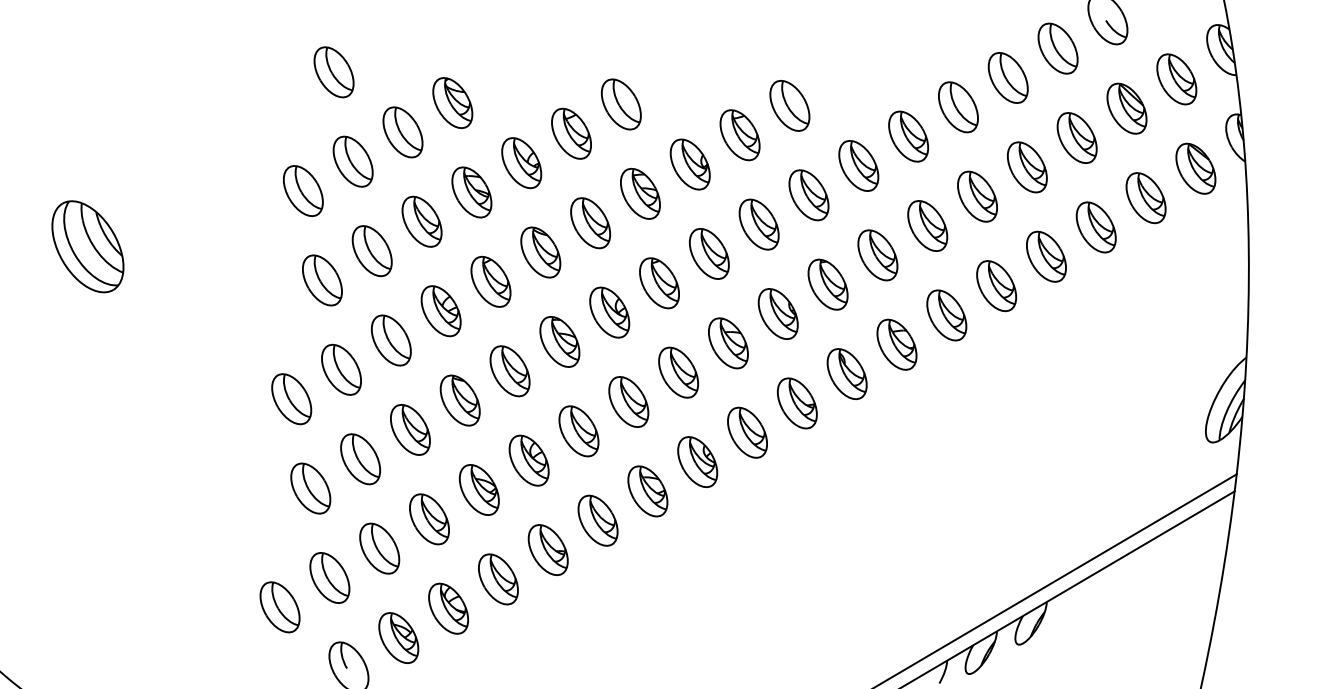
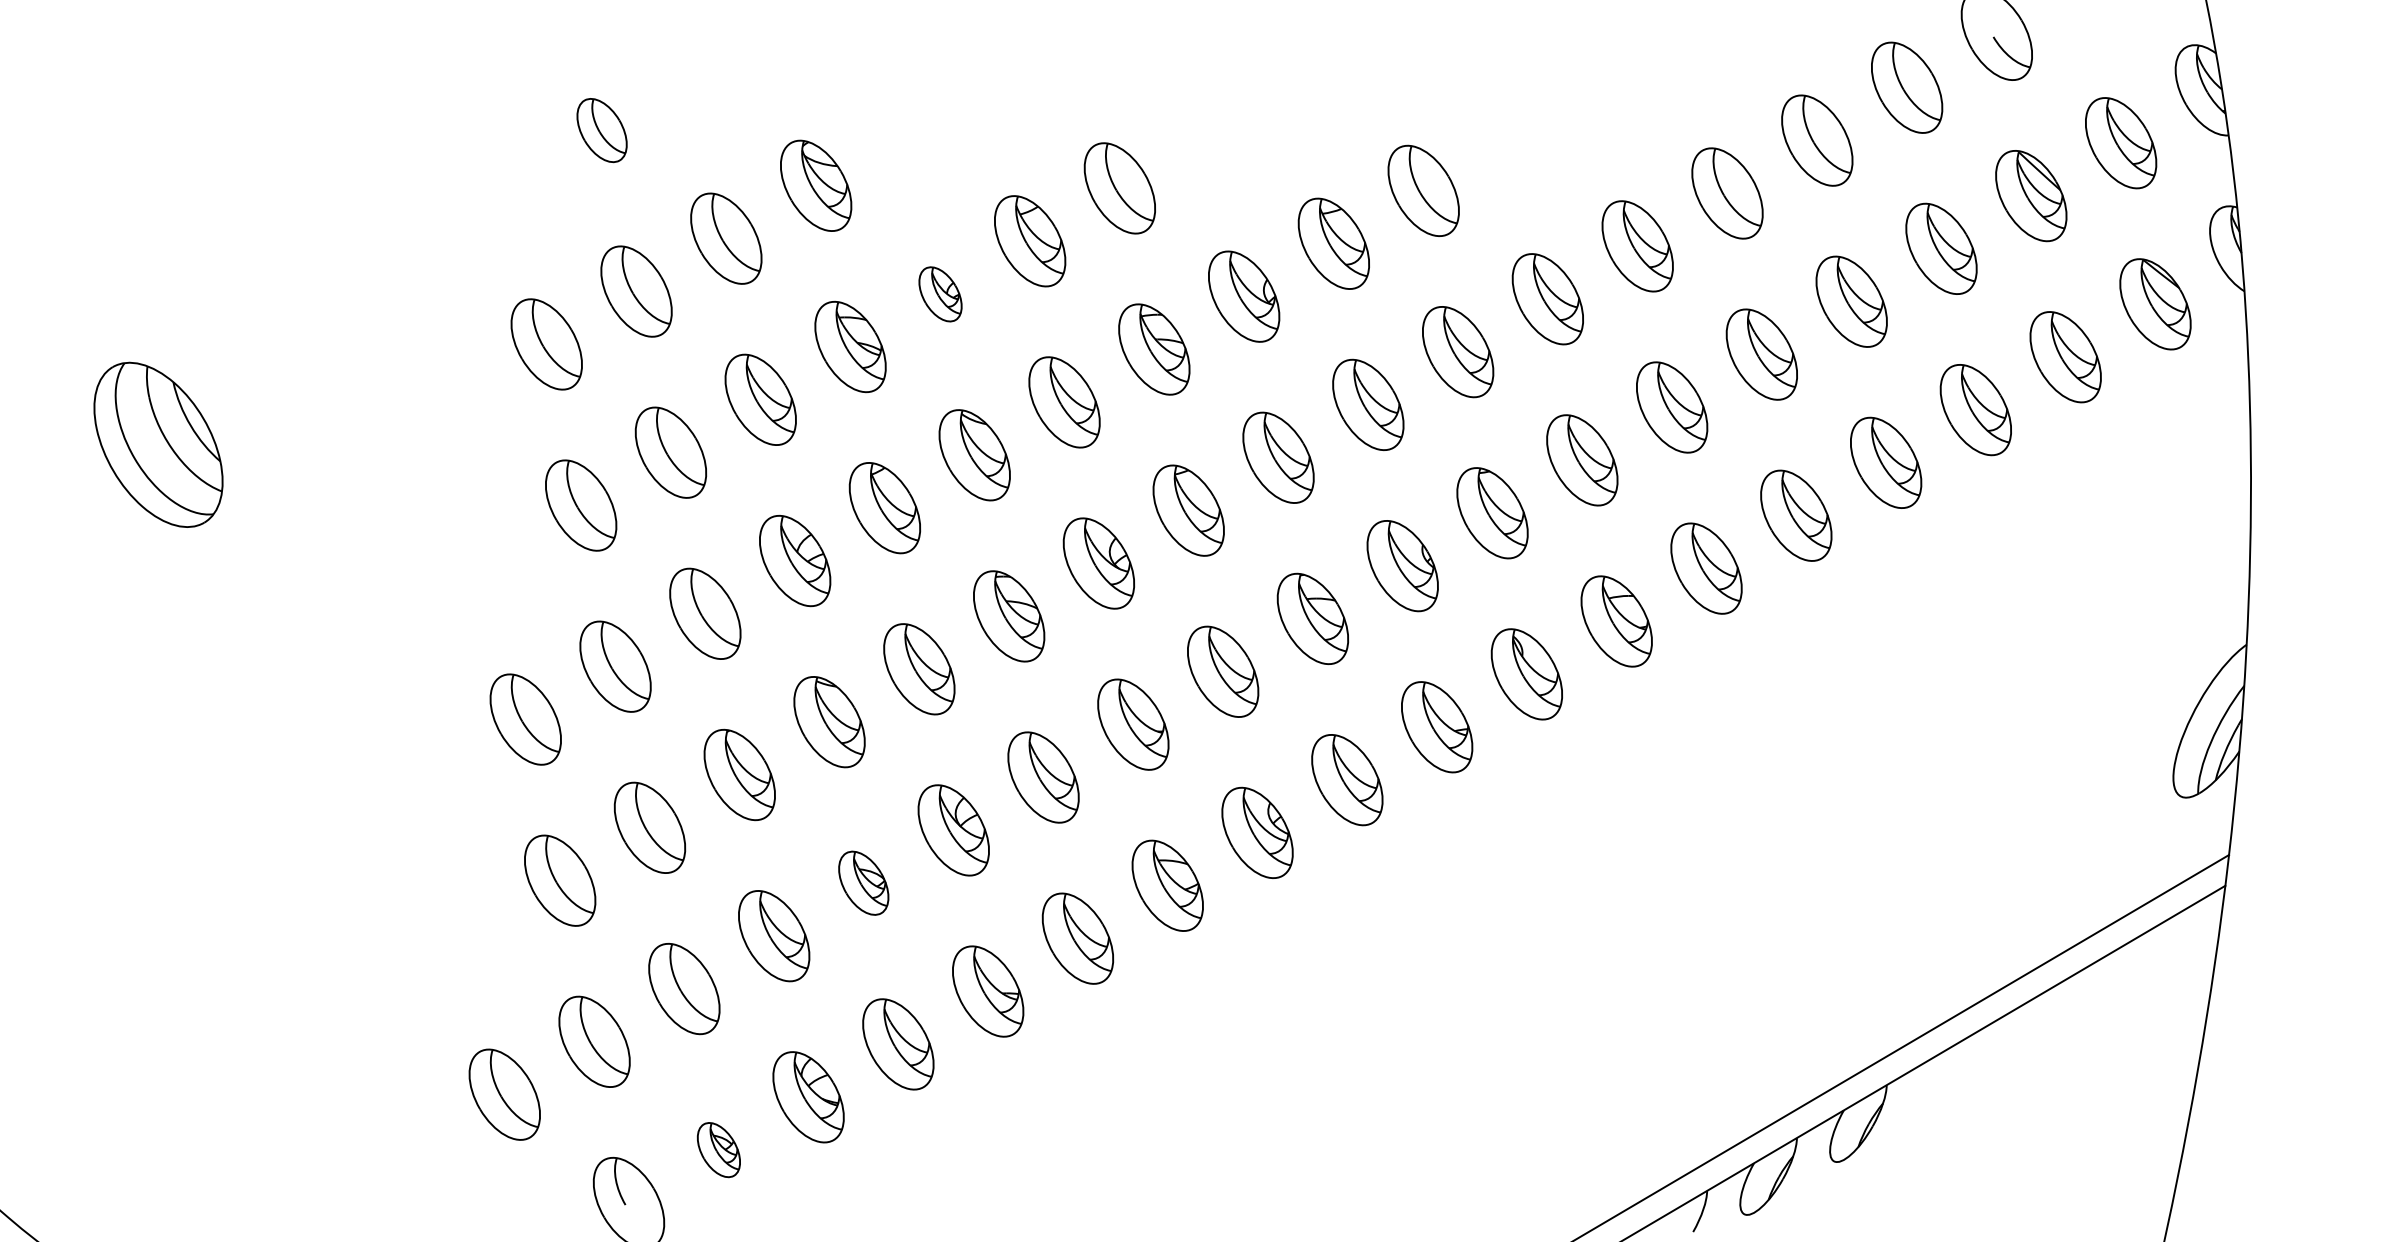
part: (333, 72) -> (601, 130), size x0.7
part: (521, 163) -> (939, 294), size x0.6
part: (478, 489) -> (862, 882), size x0.7
part: (398, 637) -> (718, 1149), size x0.6

